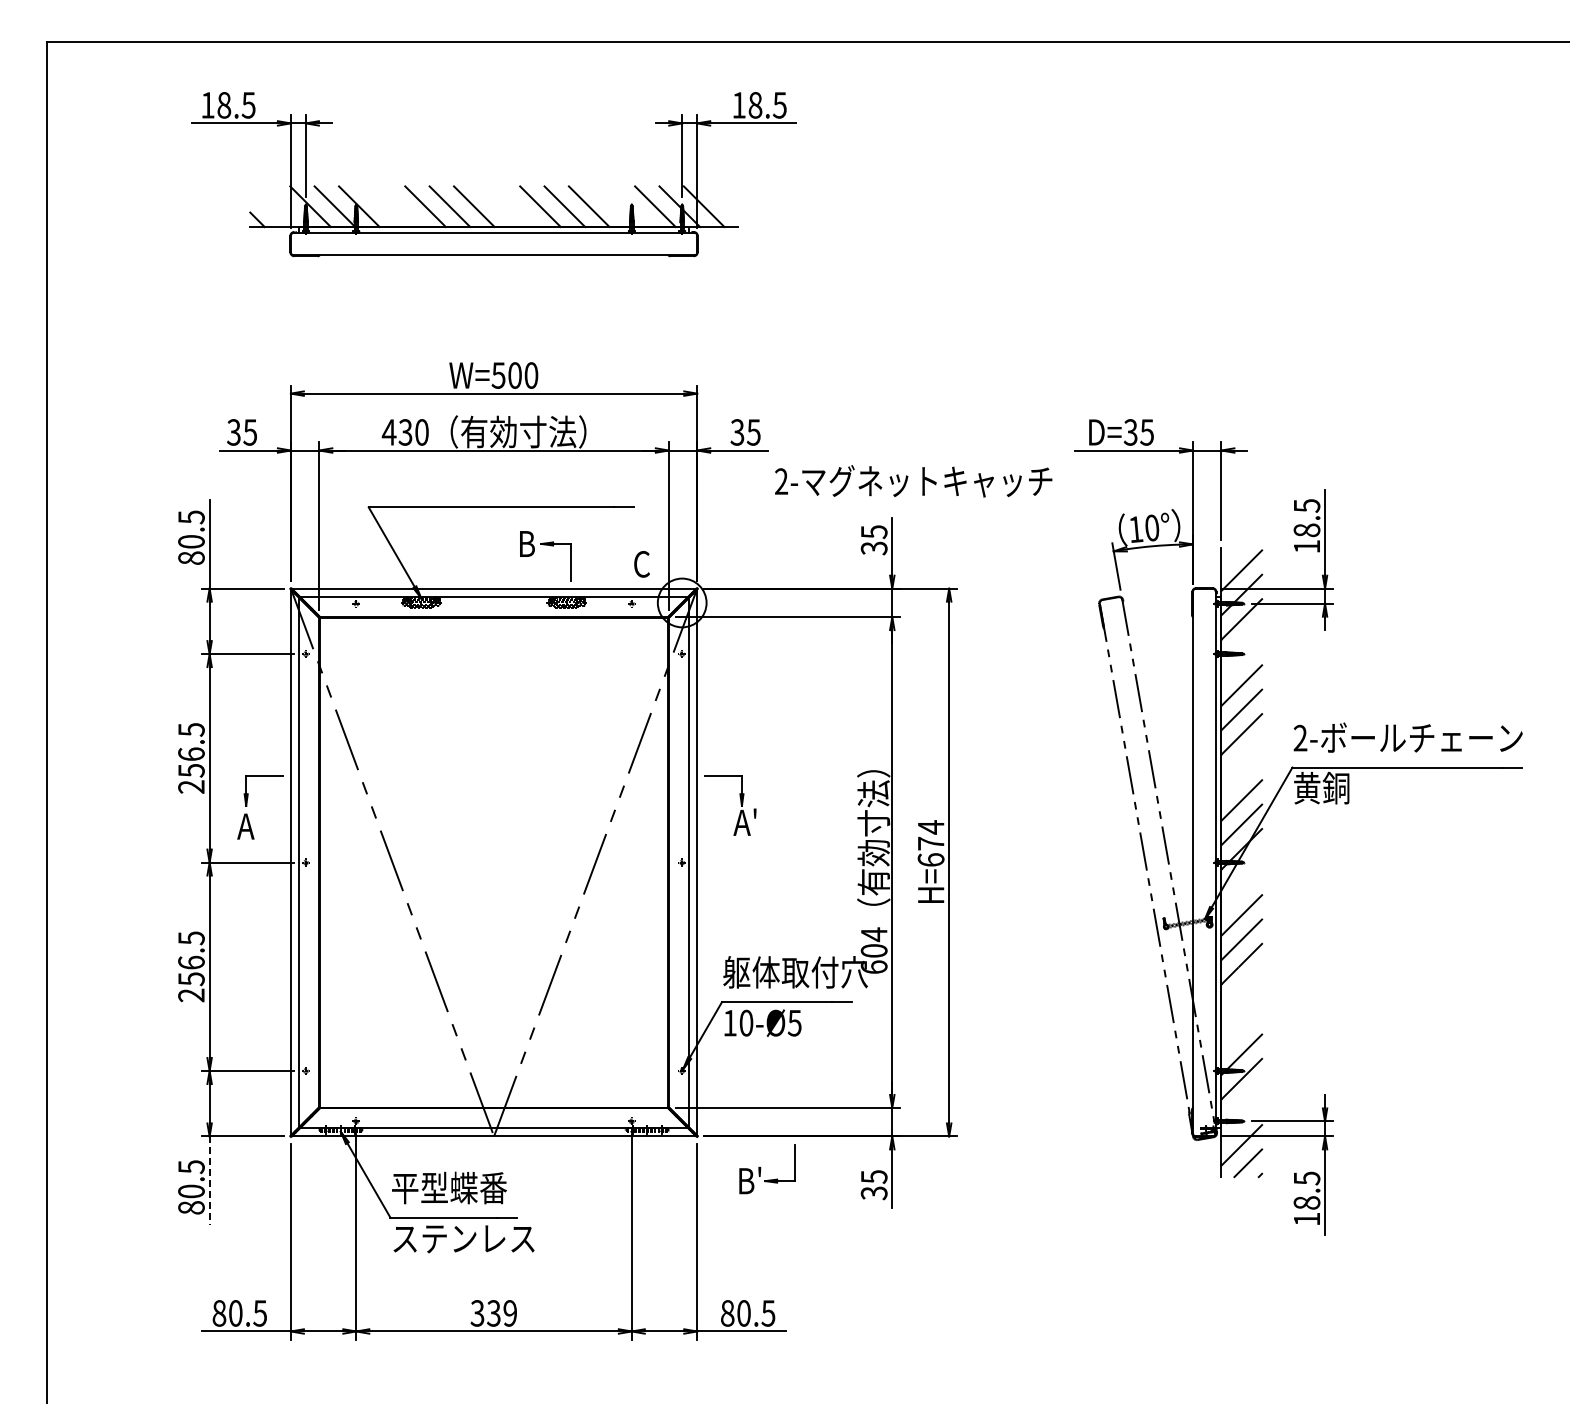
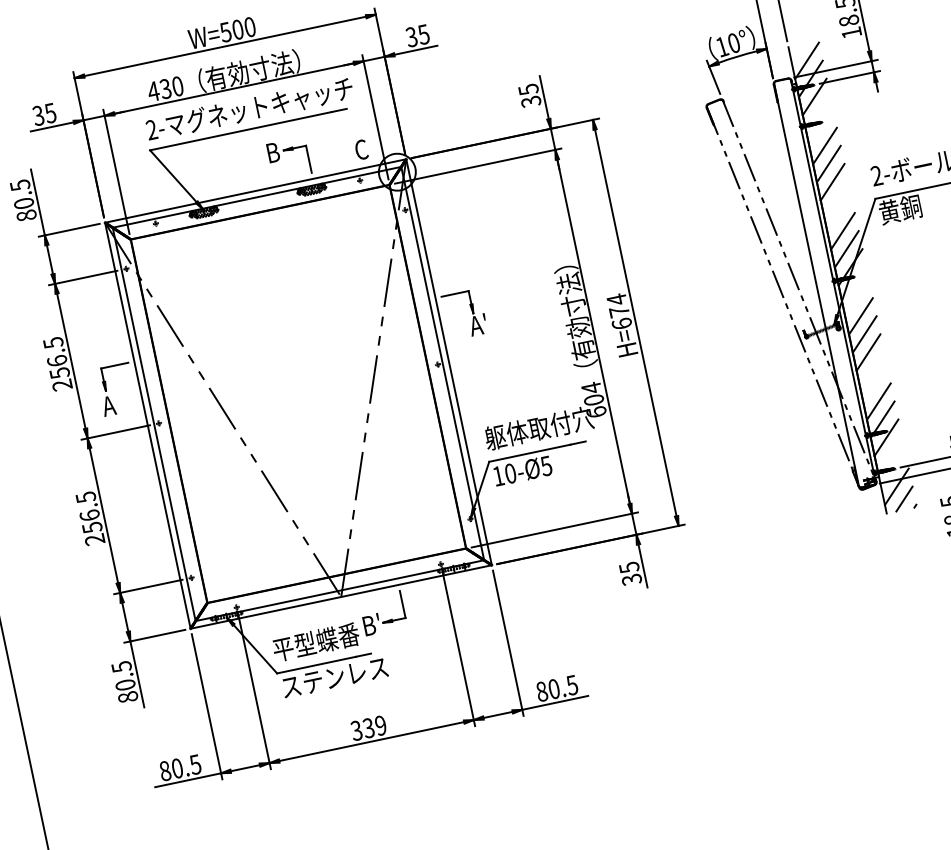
text: (913, 481) -> (249, 109), moved
line: (1241, 1030) -> (878, 401), added
part: (767, 1169) -> (383, 613), moved
line: (209, 1181) -> (137, 674), dashed -> solid

